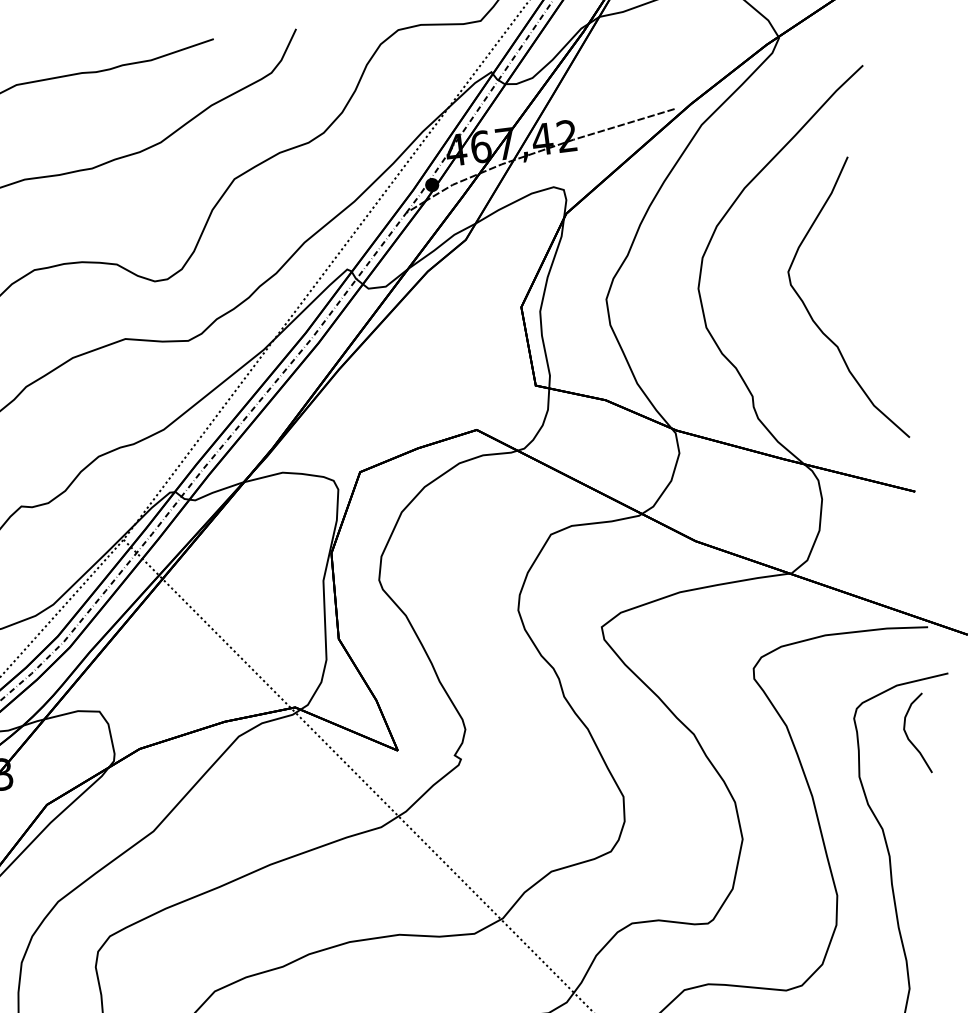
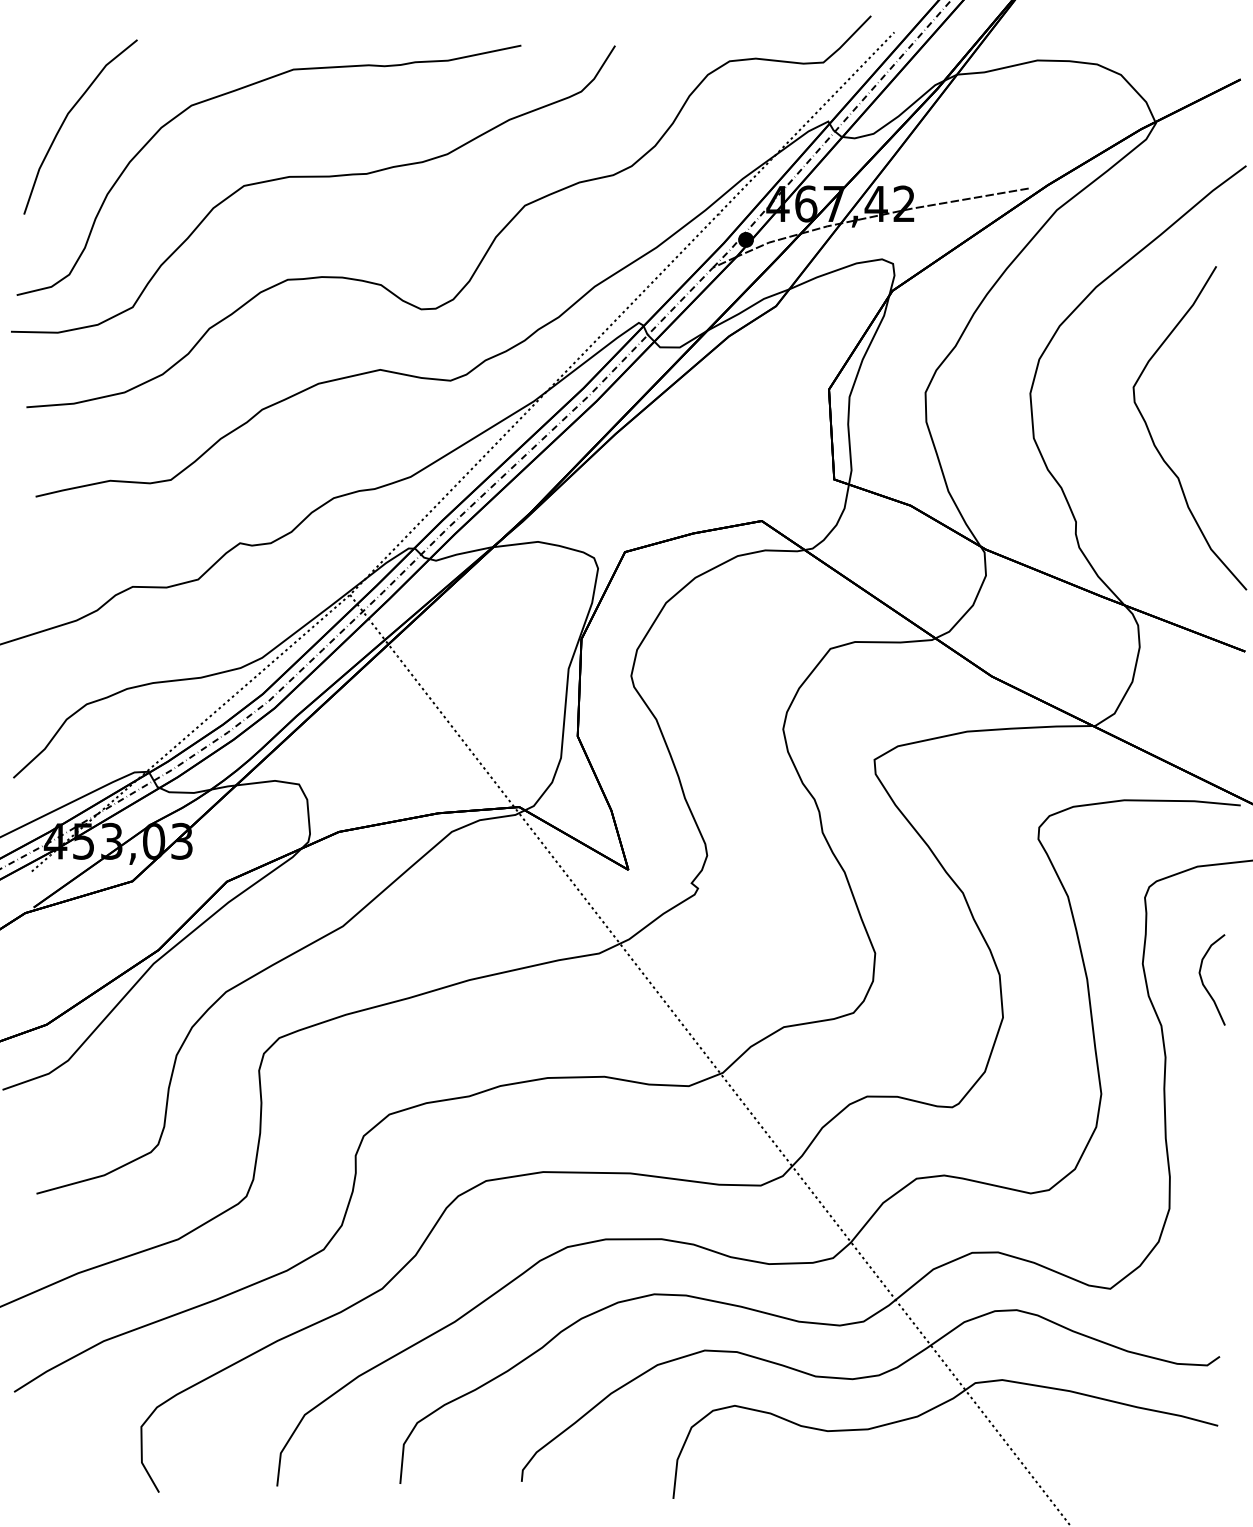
curve: (908, 736) -> (1203, 981), moved

